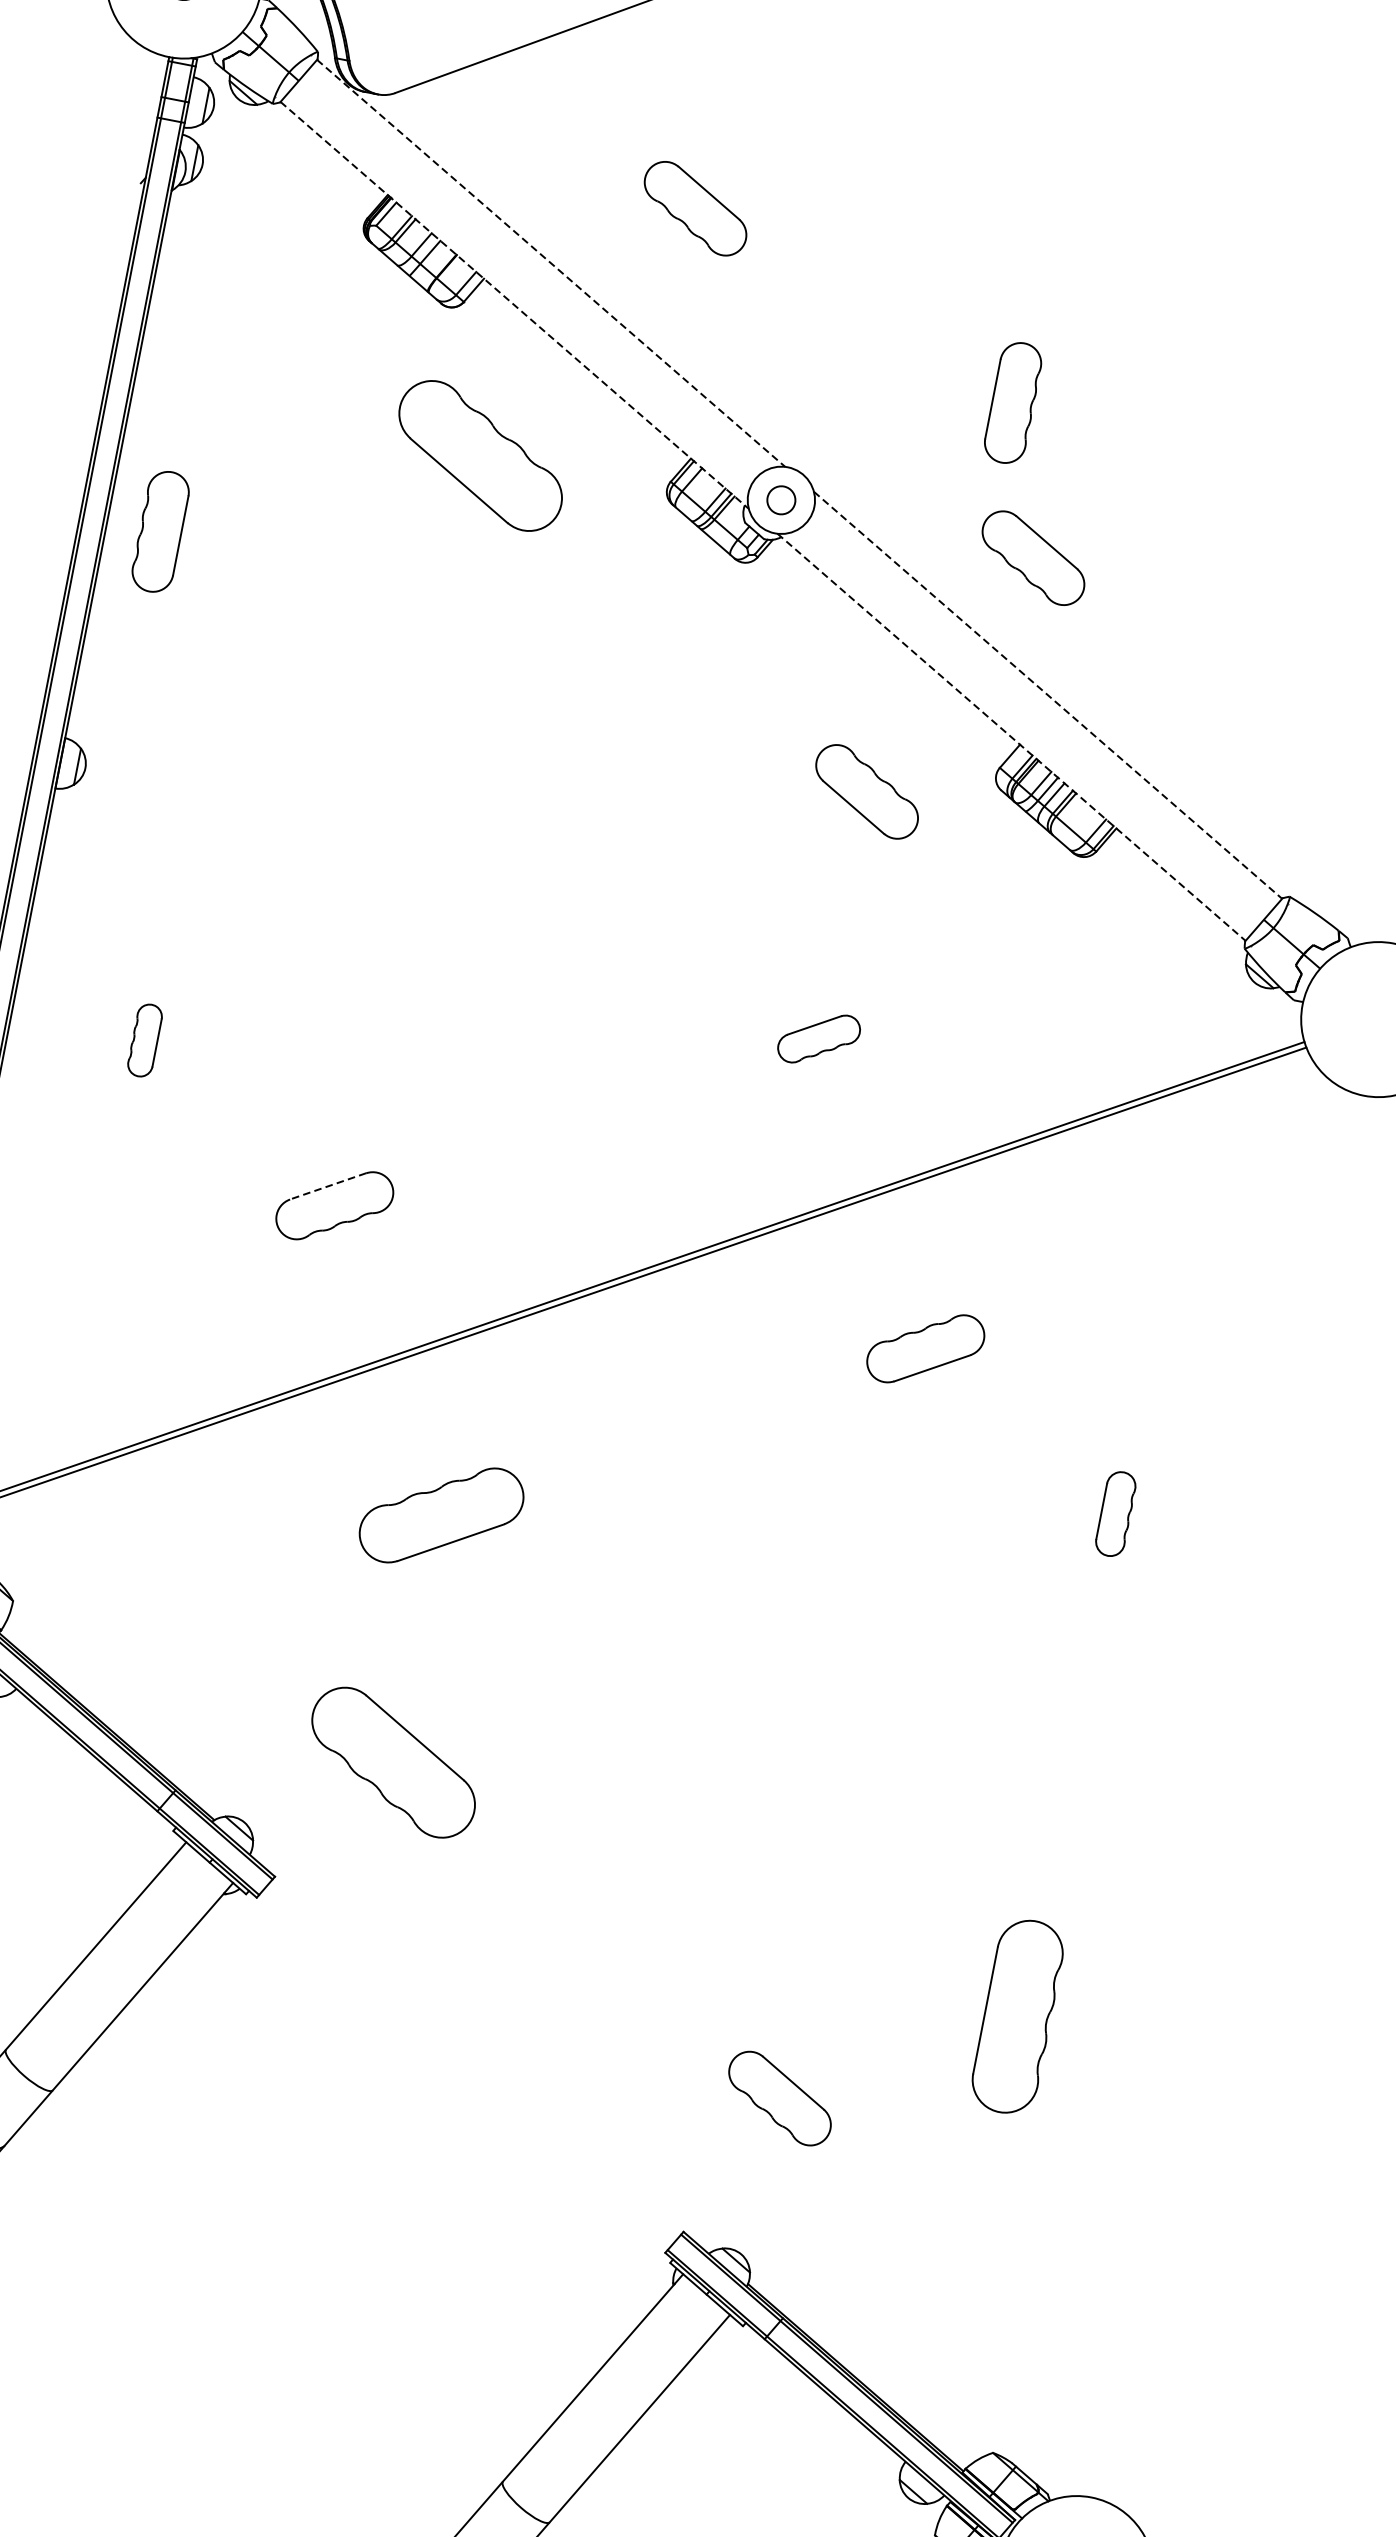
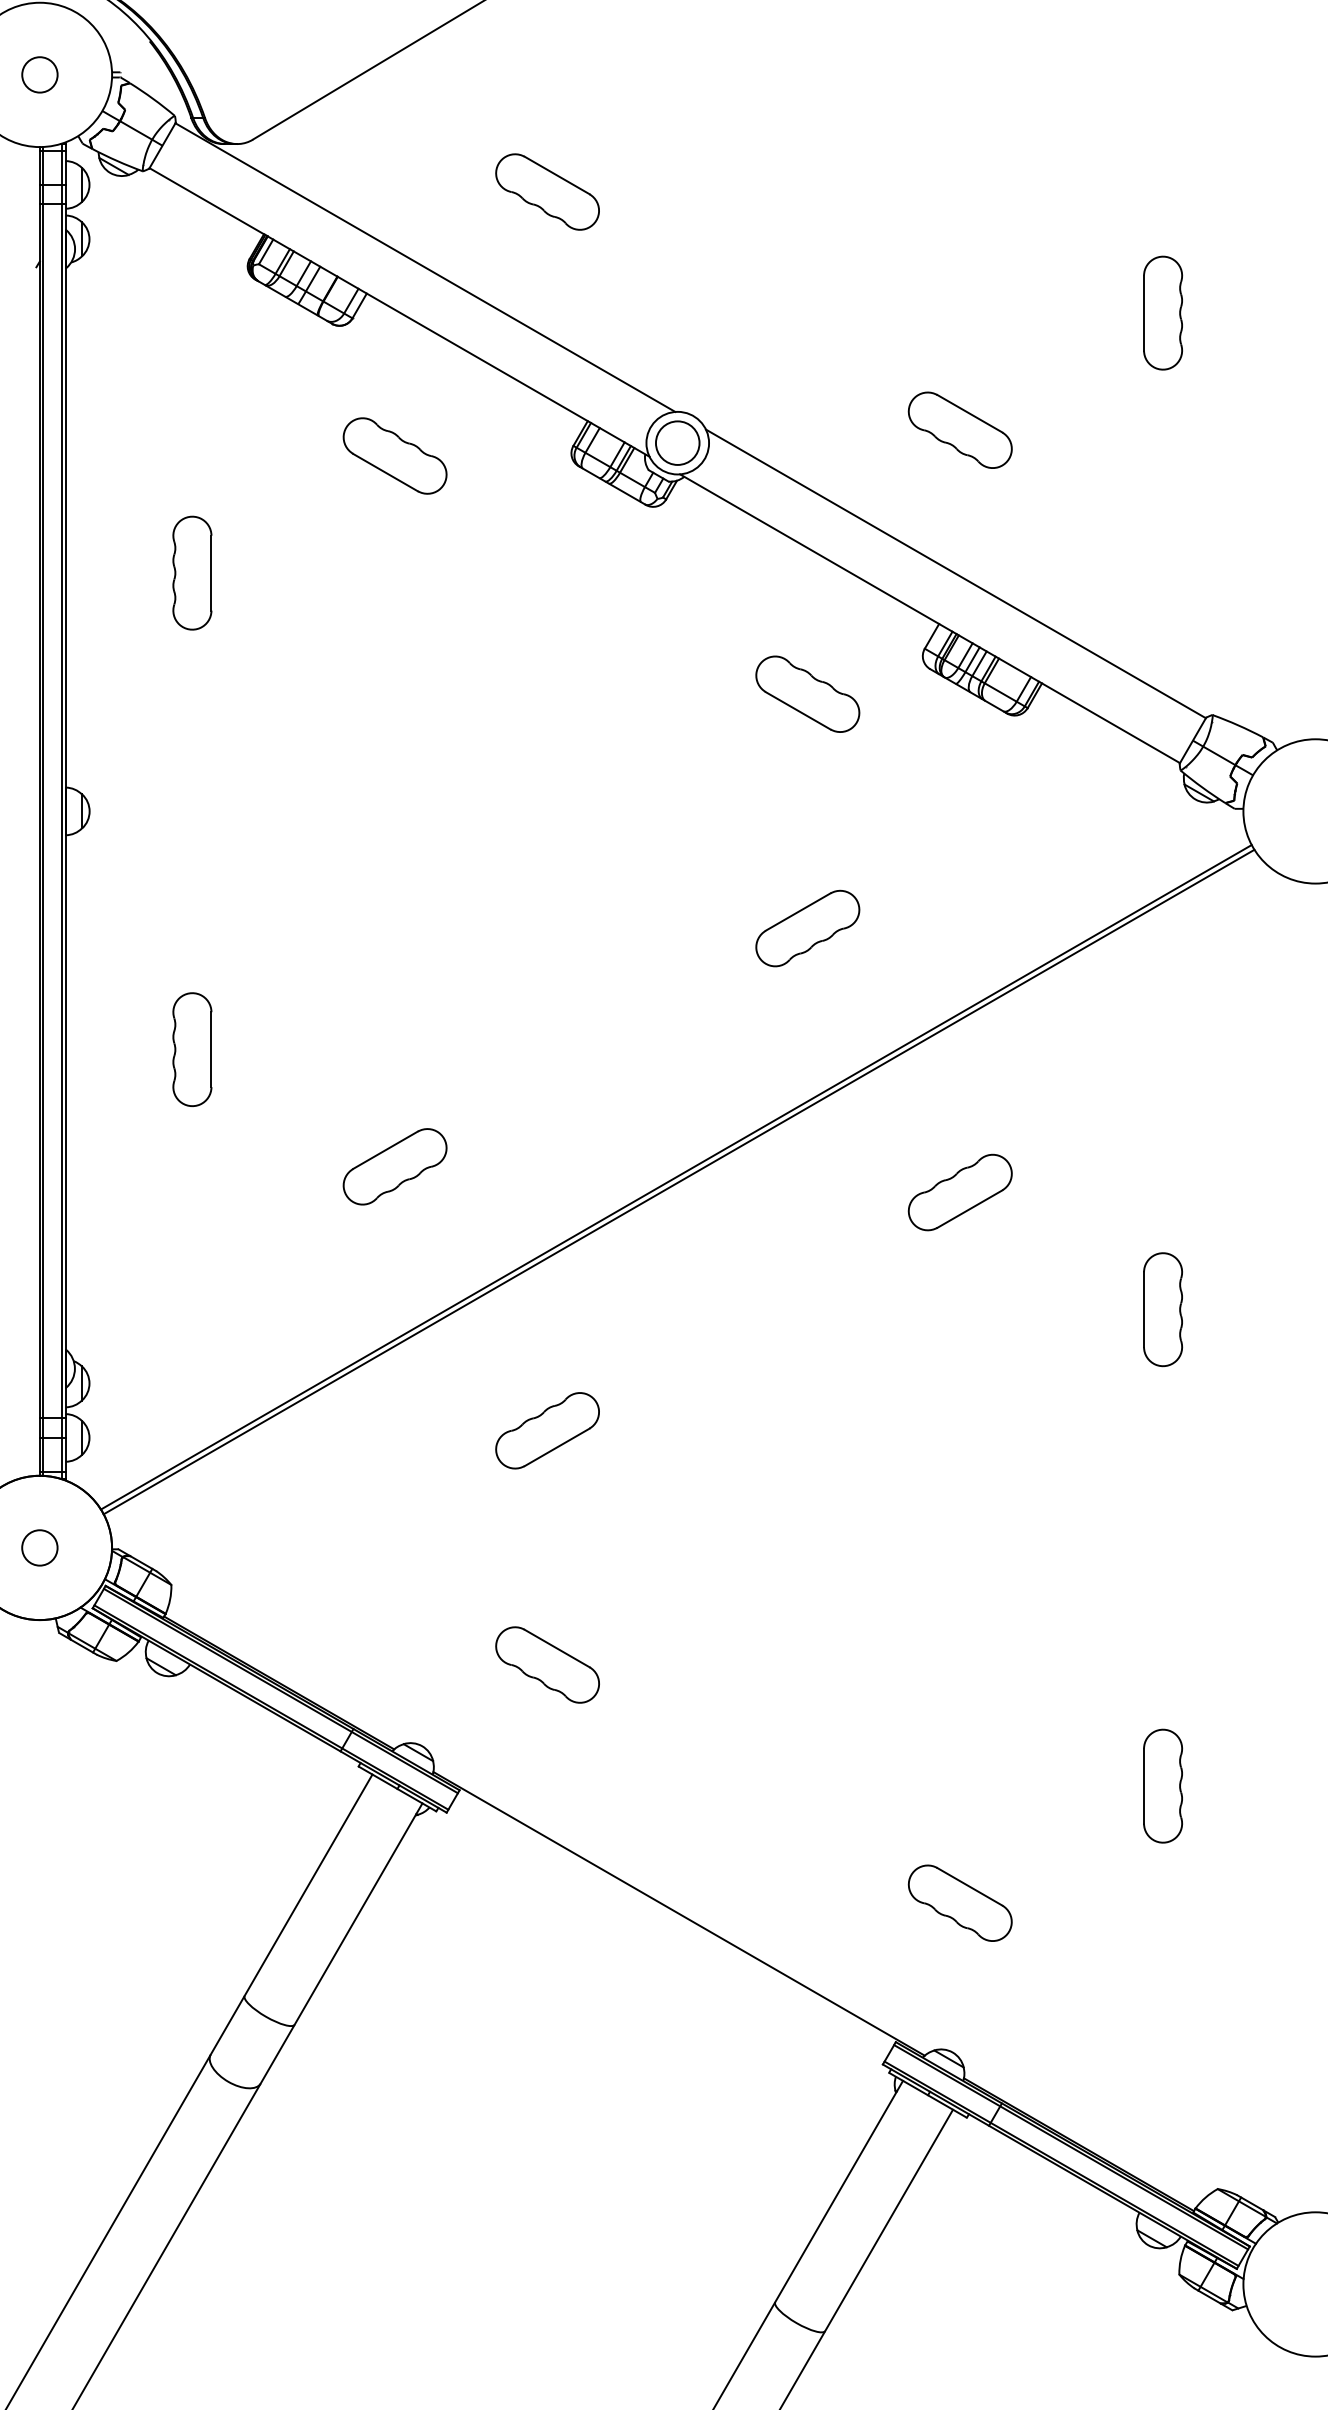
line: (551, 263) -> (425, 267), dashed -> solid
line: (514, 305) -> (399, 312), dashed -> solid
part: (1013, 402) -> (1163, 312), moved
part: (480, 455) -> (394, 455), size x0.62
circle: (781, 499) -> (677, 442), size x1.67
part: (160, 531) -> (192, 572), moved
part: (1032, 557) -> (959, 429), moved
line: (1047, 694) -> (955, 573), dashed -> solid
line: (1012, 737) -> (930, 618), dashed -> solid
part: (818, 1038) -> (807, 928), size x1.43
part: (145, 1040) -> (192, 1049), size x1.67
line: (328, 1186) -> (385, 1150), dashed -> solid
part: (1116, 1513) -> (1163, 1309), size x1.43
part: (441, 1515) -> (547, 1430), size x0.71
part: (393, 1762) -> (547, 1664), size x0.62
part: (1018, 2016) -> (1163, 1785), size x0.62
line: (480, 2051) -> (678, 1913), added

